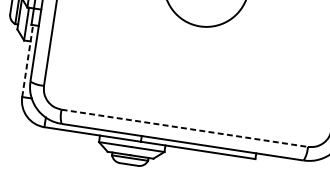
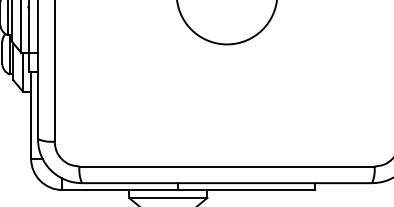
line: (28, 61) -> (31, 115), dashed -> solid
line: (185, 128) -> (227, 166), dashed -> solid

